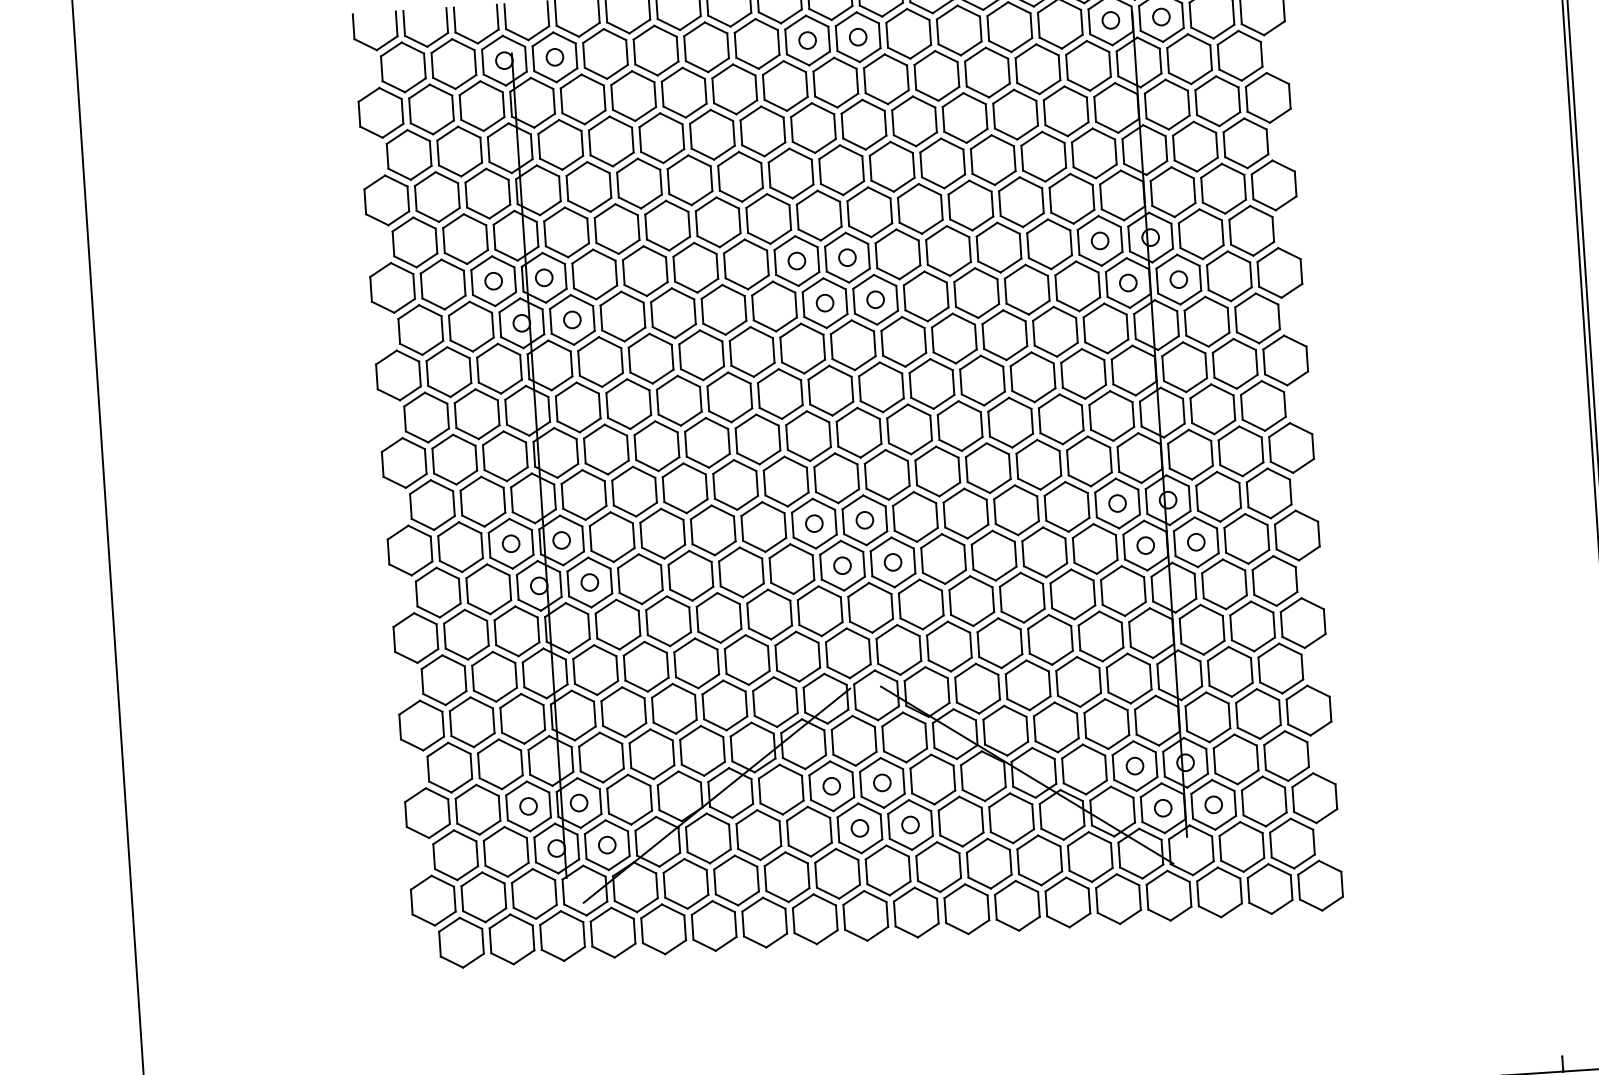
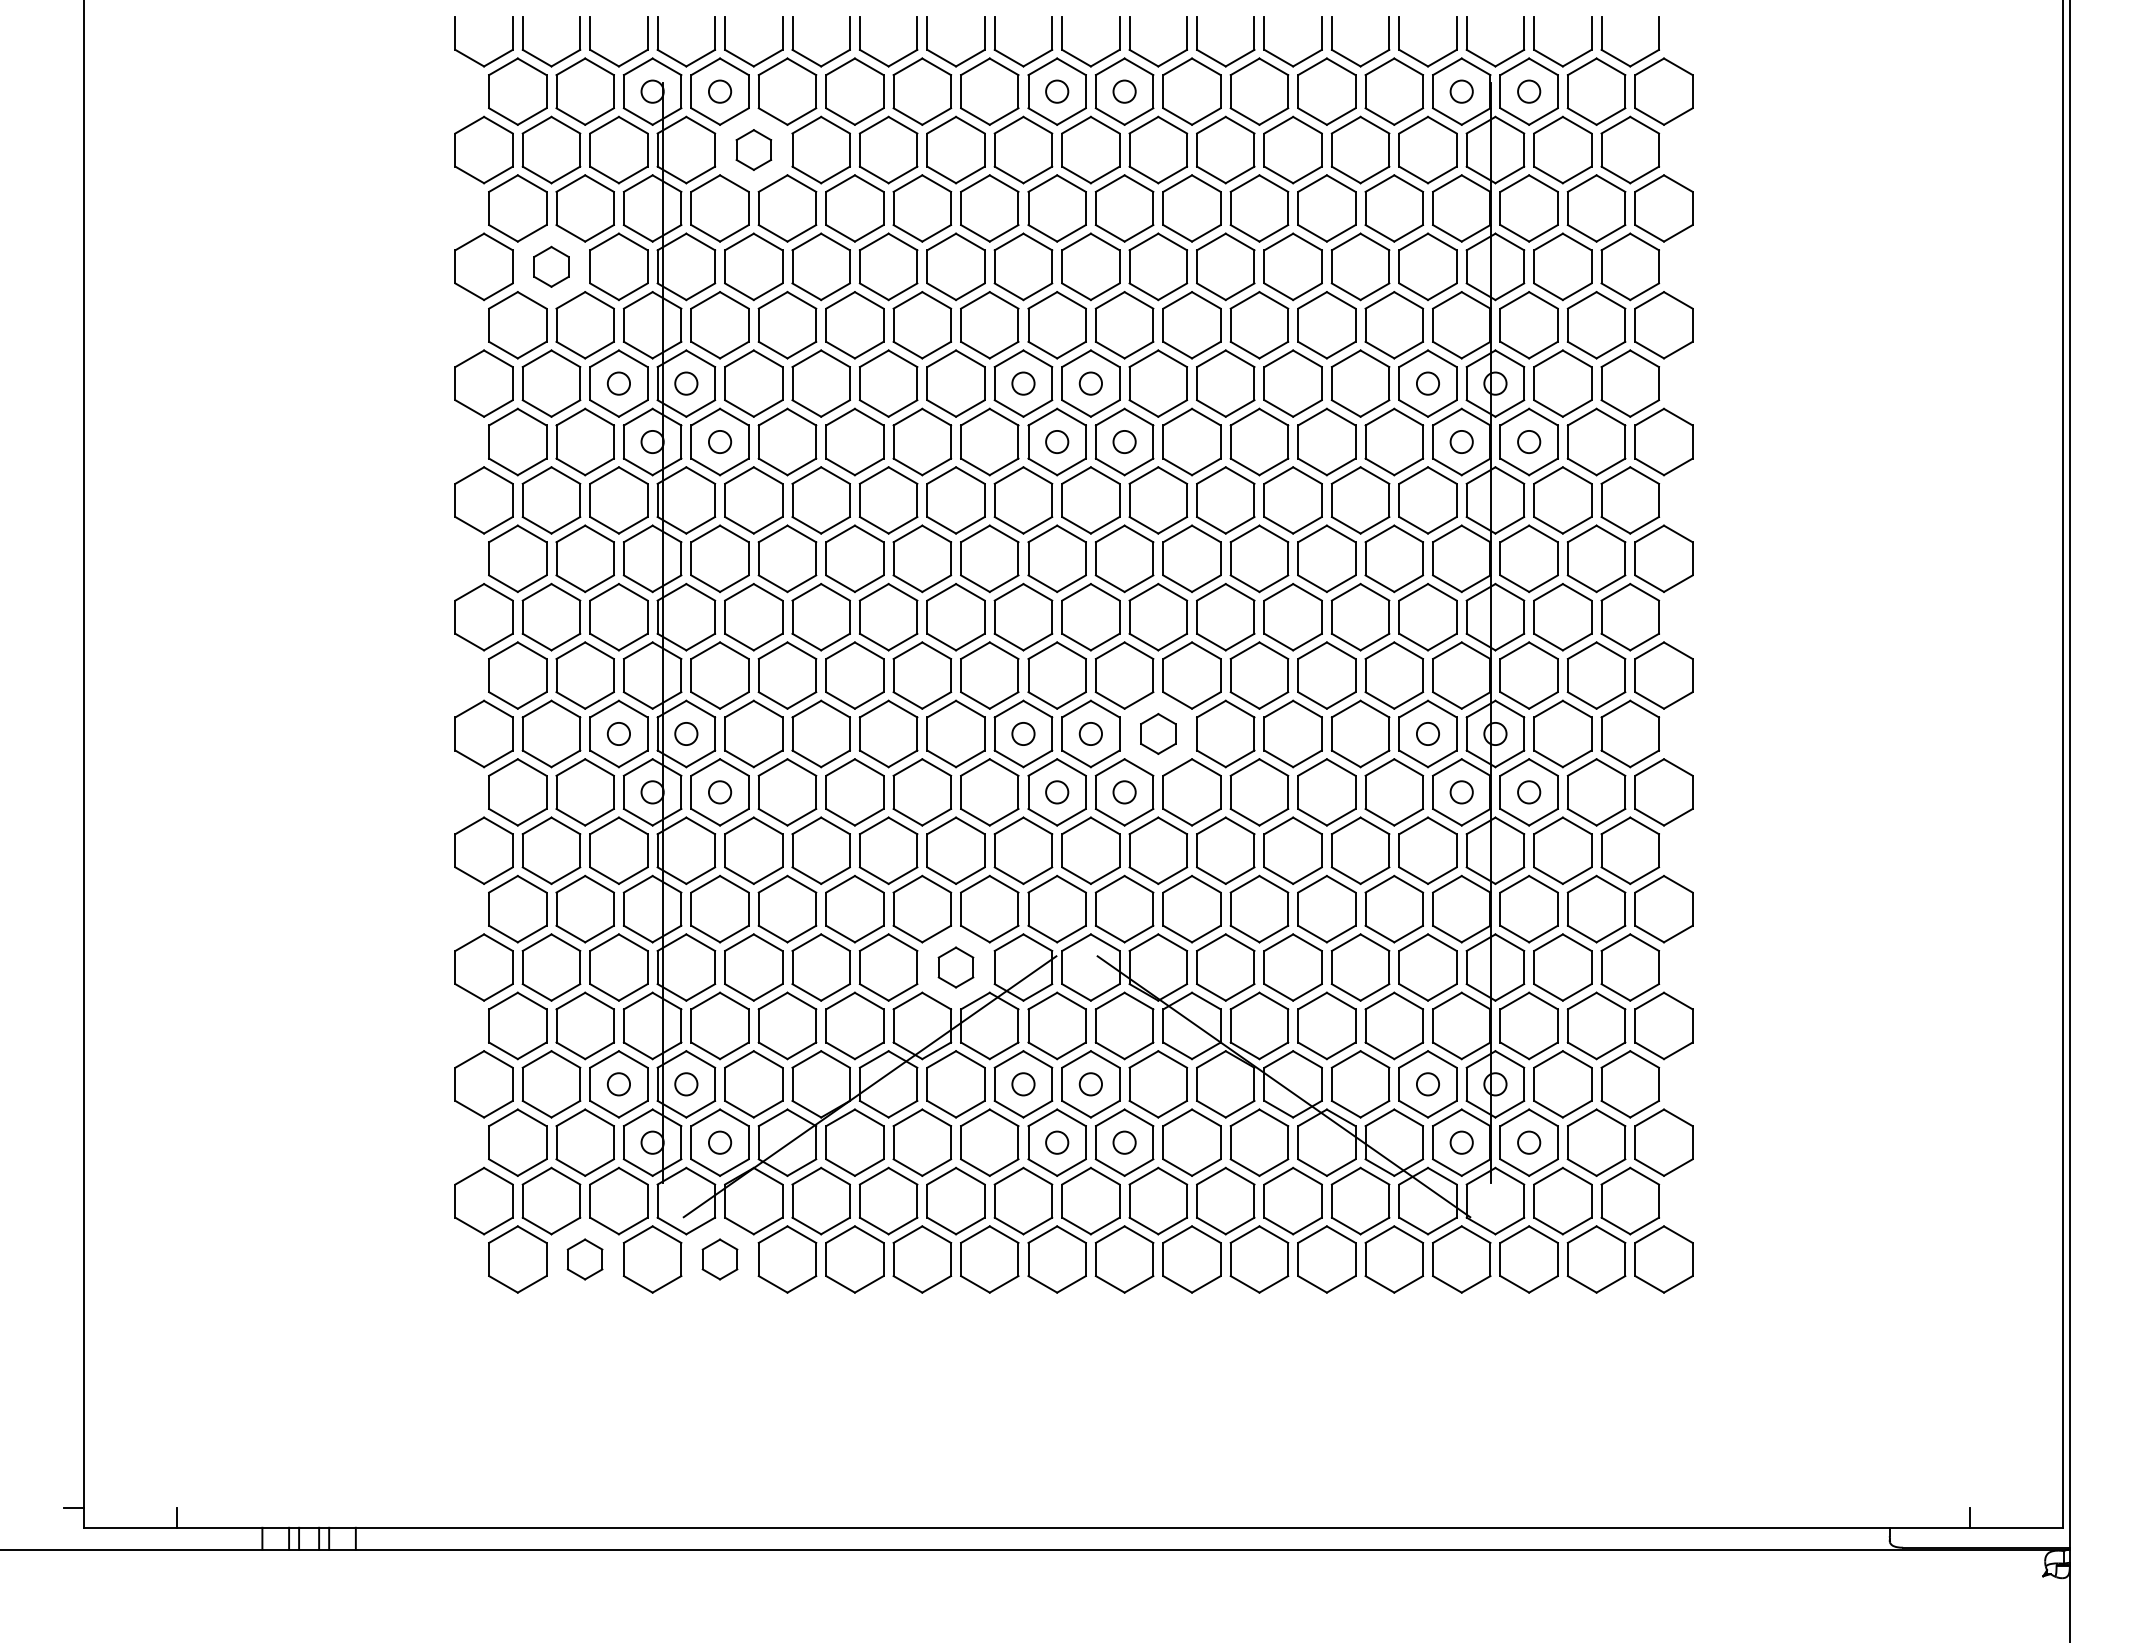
part: (582, 99) -> (753, 149), size x0.6
part: (437, 196) -> (551, 266), size x0.6
part: (915, 516) -> (1158, 733), size x0.6
part: (775, 702) -> (955, 967), size x0.6
part: (612, 932) -> (719, 1259), size x0.6
part: (511, 939) -> (584, 1259), size x0.6

